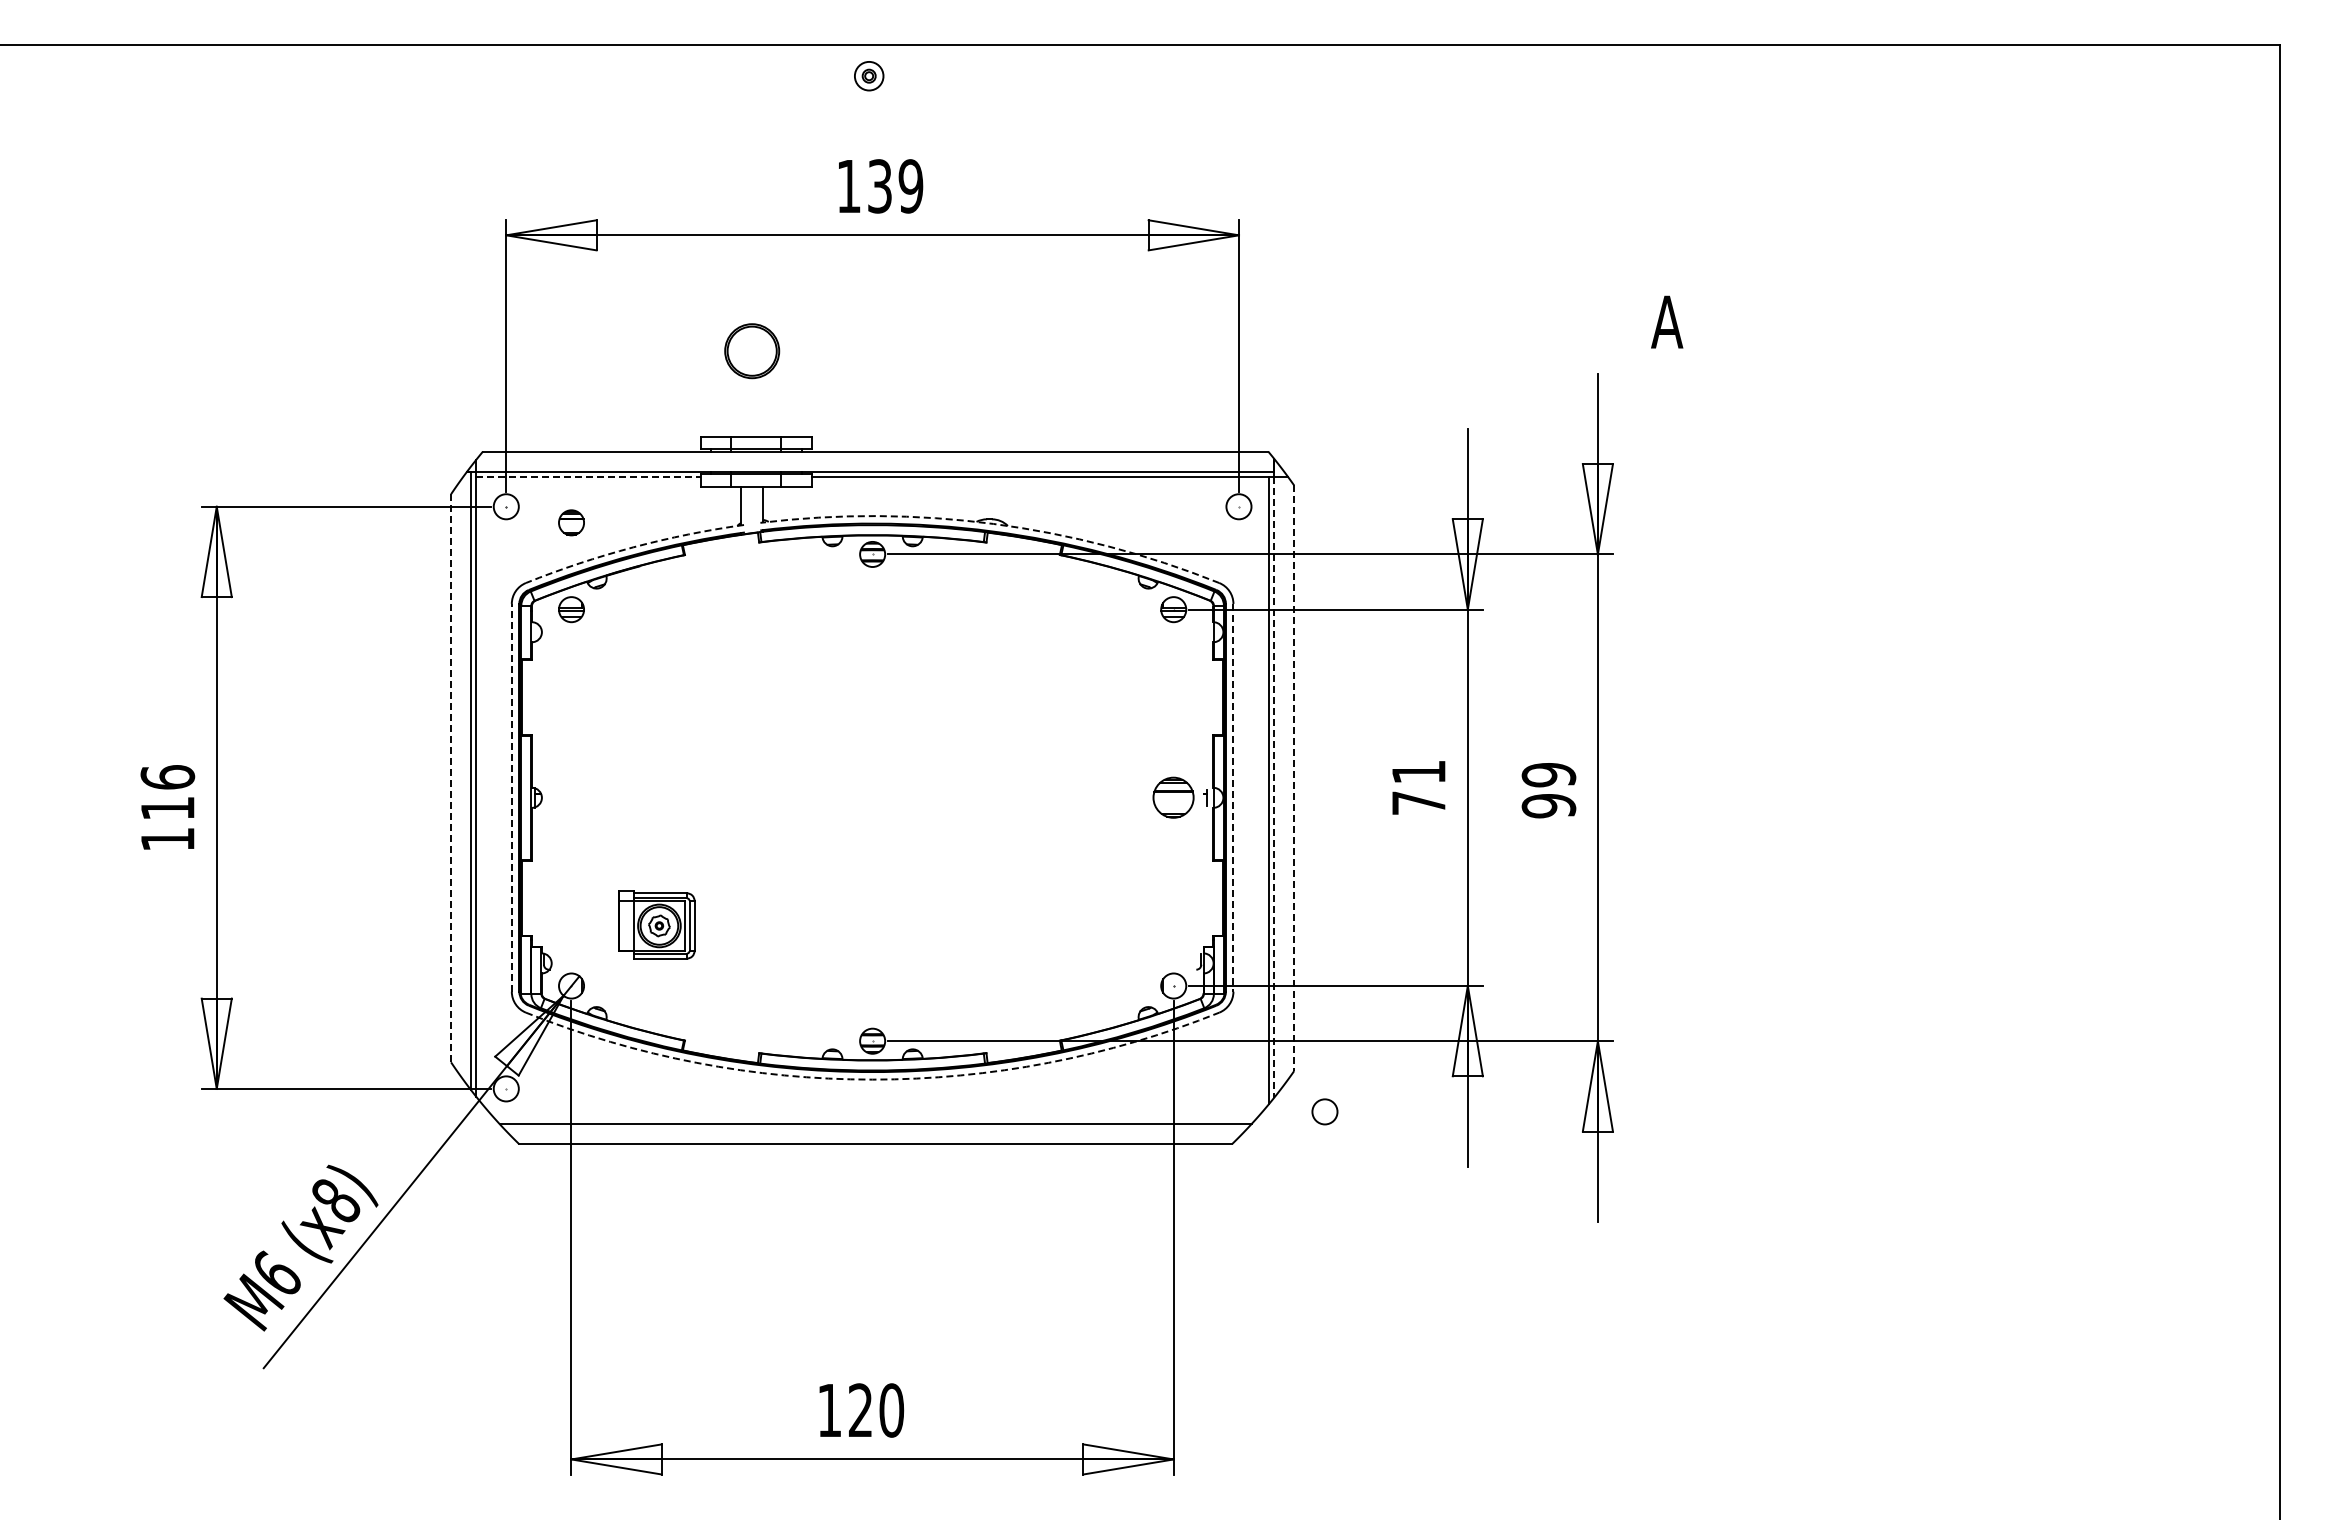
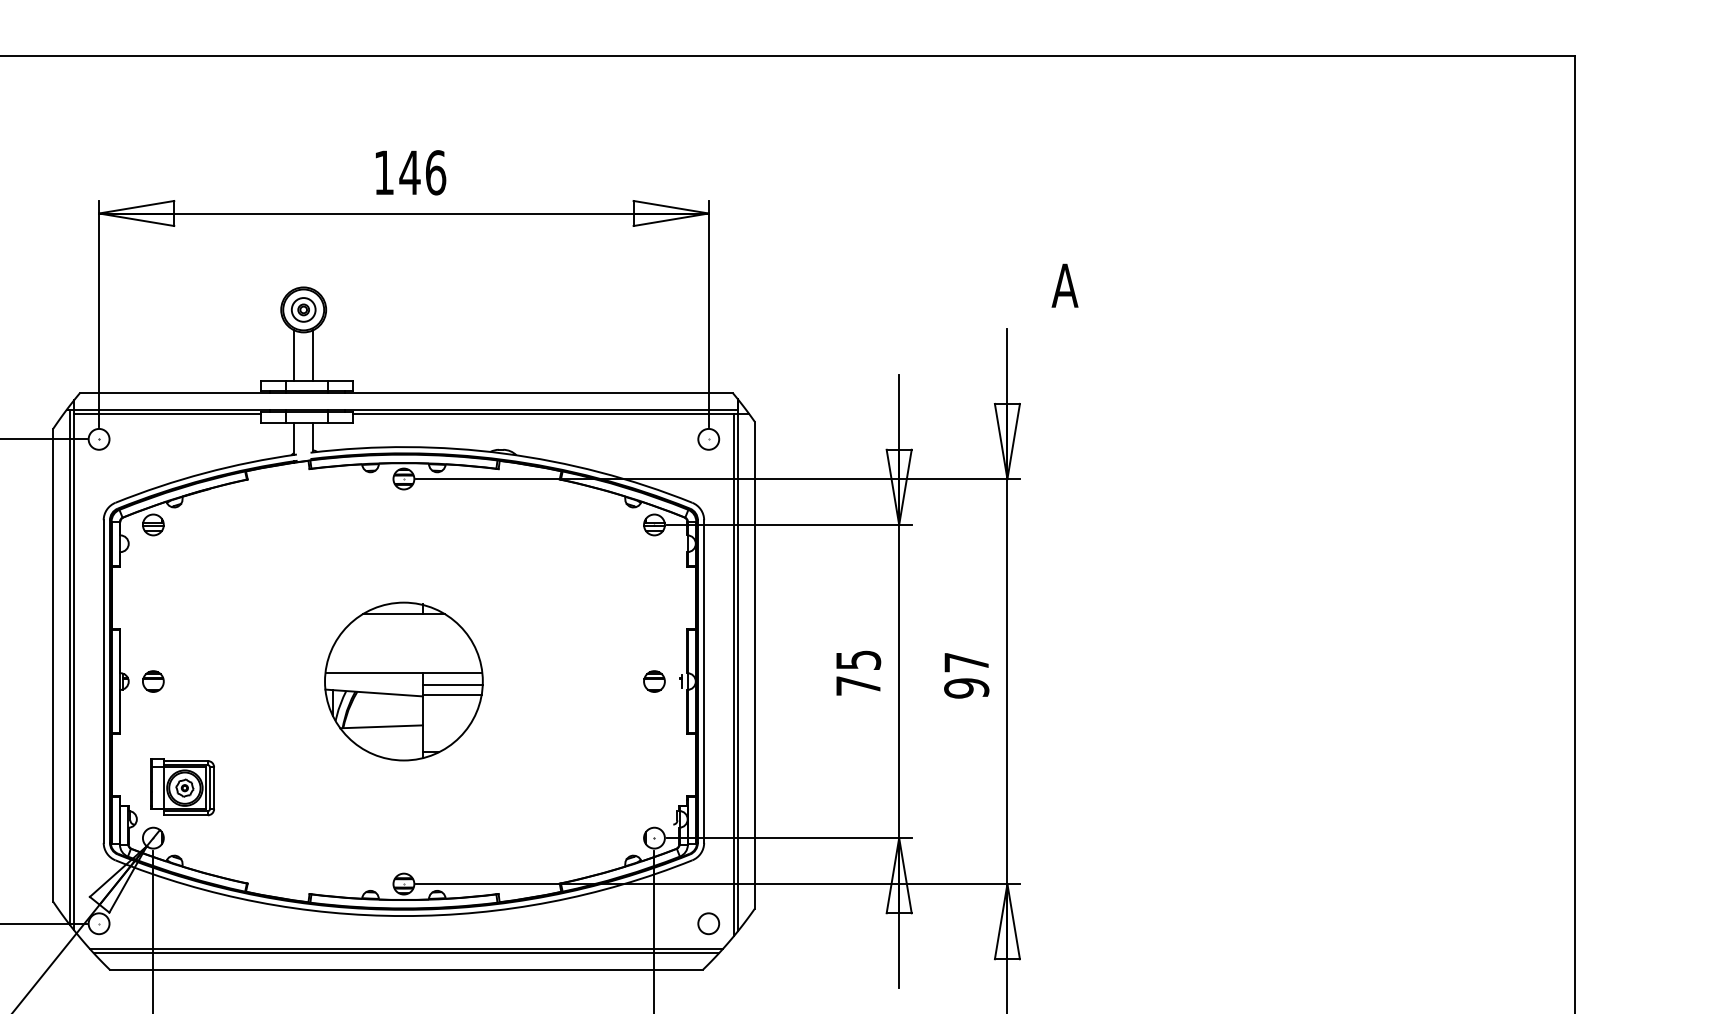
part: (869, 76) -> (303, 310), moved
text: (895, 186) -> (422, 172), 139 -> 146
line: (740, 405) -> (293, 355), added
line: (763, 405) -> (313, 355), added
line: (589, 476) -> (168, 414), dashed -> solid
part: (571, 522) -> (153, 681), moved
arc: (993, 523) -> (504, 453), dashed -> solid
arc: (633, 547) -> (204, 473), dashed -> solid
text: (1419, 772) -> (858, 660), 71 -> 75
text: (1548, 775) -> (966, 662), 99 -> 97
line: (451, 777) -> (53, 664), dashed -> solid
line: (1294, 778) -> (754, 665), dashed -> solid
line: (1274, 787) -> (738, 672), dashed -> solid
line: (511, 797) -> (103, 681), dashed -> solid
part: (872, 797) -> (403, 681), added
part: (1173, 797) -> (654, 681), size x0.62
line: (1233, 797) -> (704, 681), dashed -> solid
part: (656, 924) -> (182, 786), moved
arc: (872, 1079) -> (403, 915), dashed -> solid
circle: (1324, 1111) -> (708, 923), moved
line: (875, 1119) -> (406, 949), added

